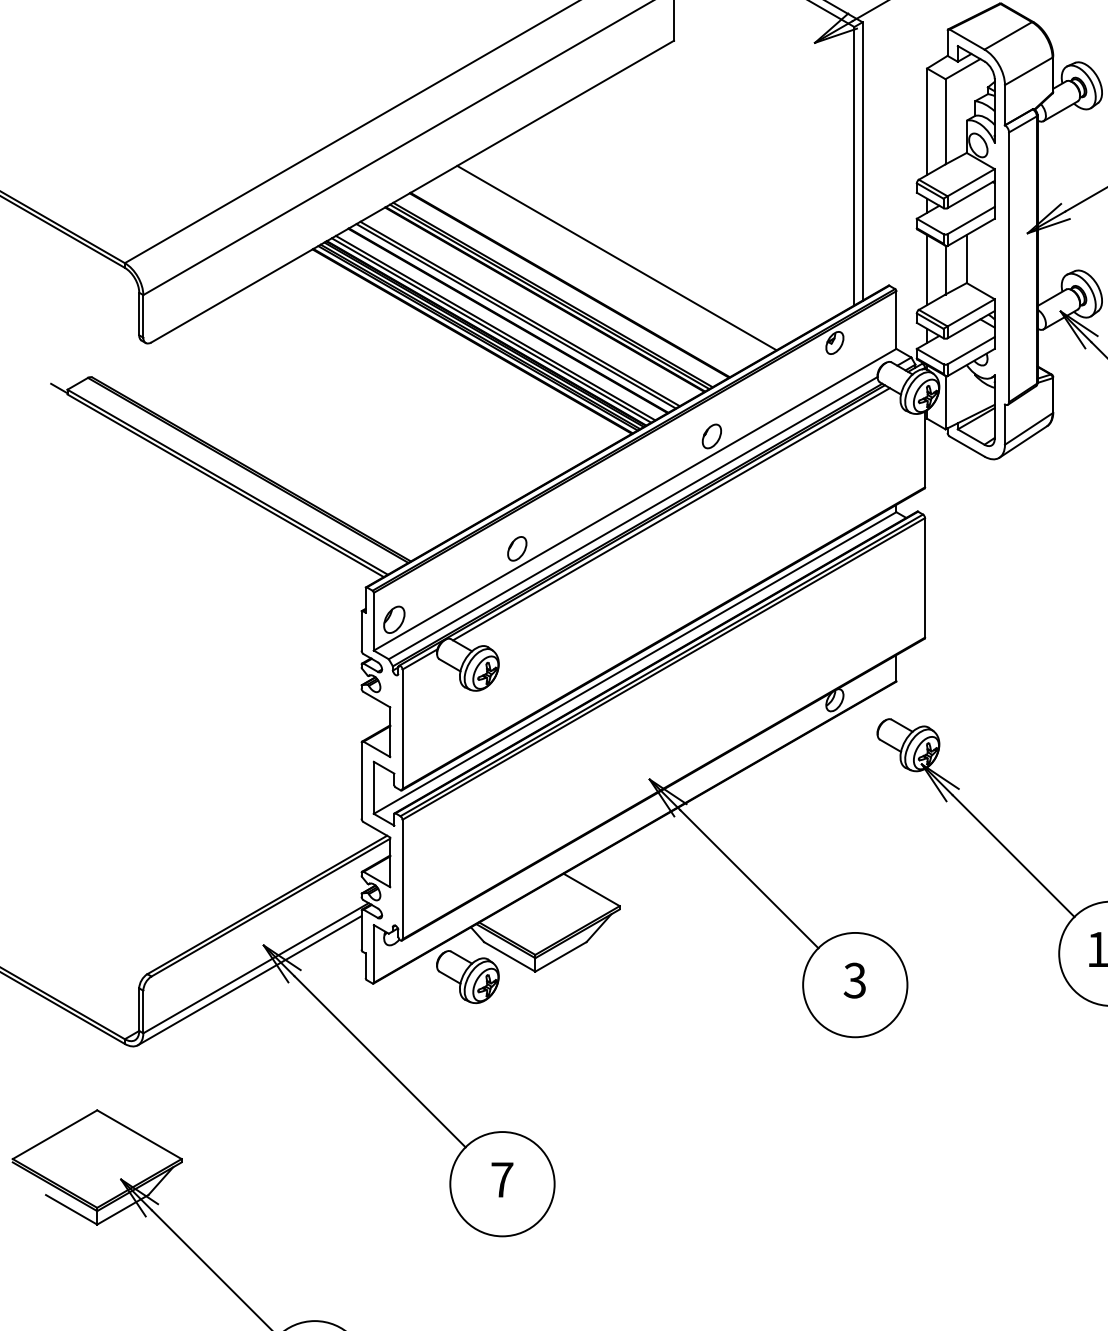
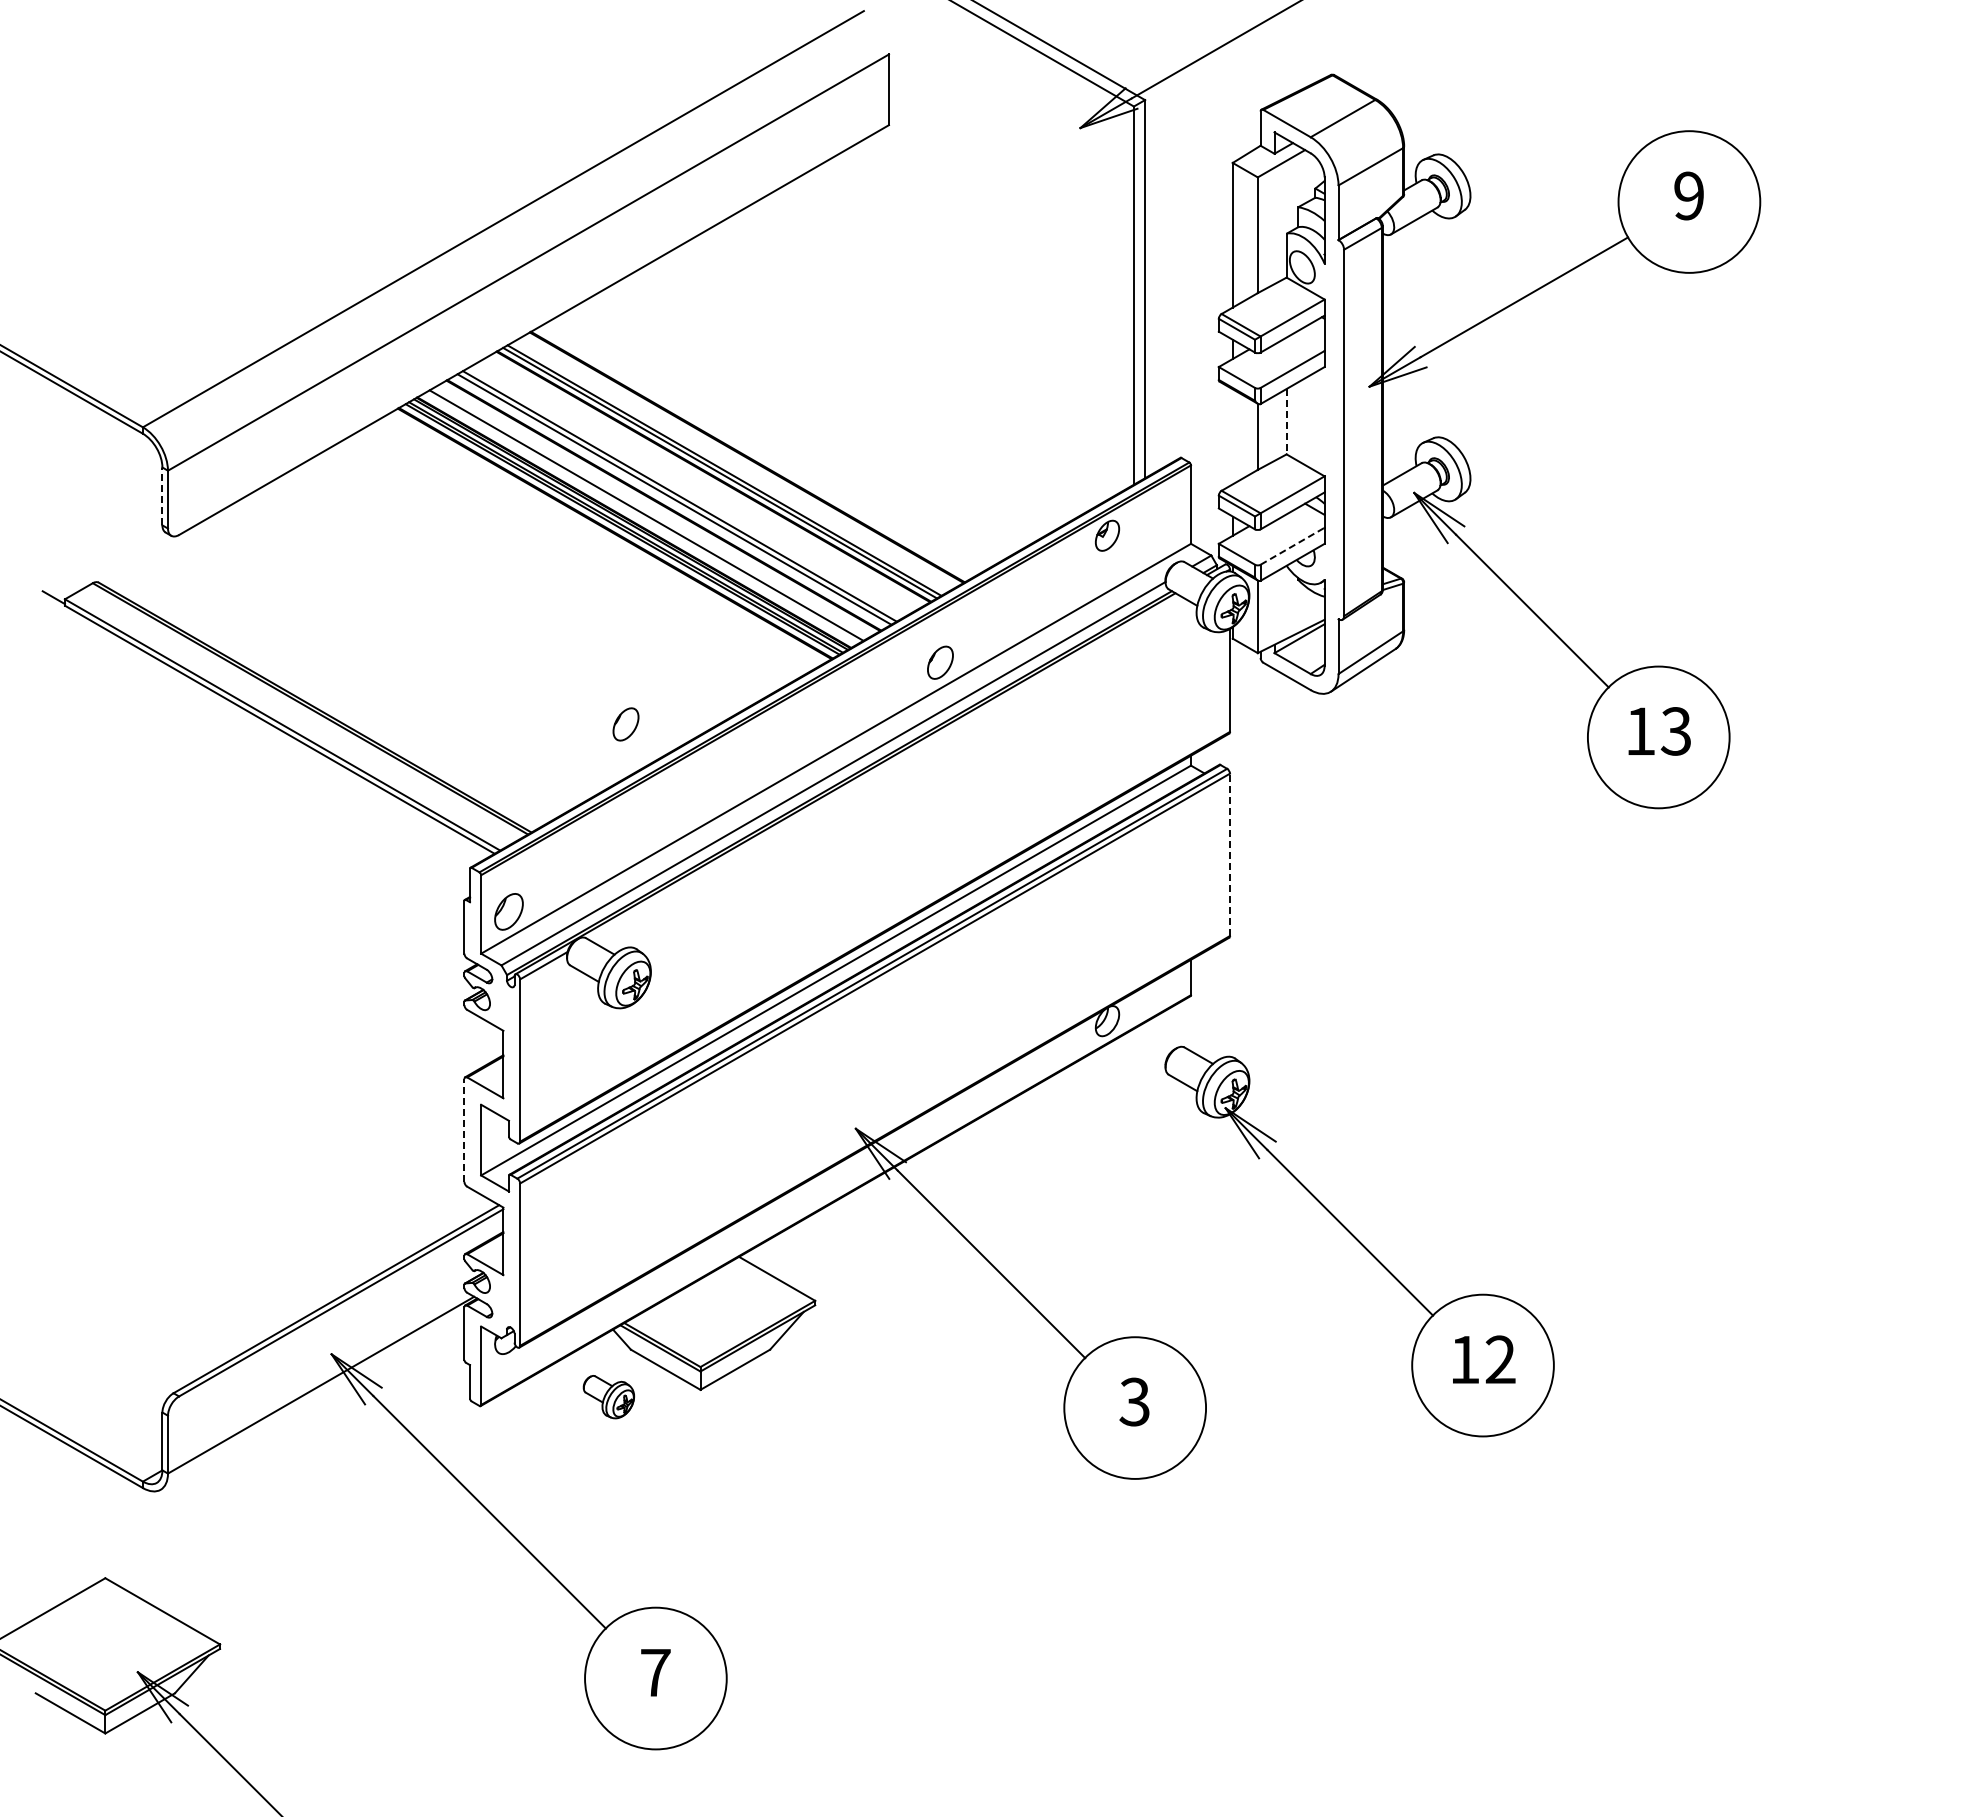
line: (617, 258) -> (811, 420), removed
line: (966, 258) -> (1286, 421), solid -> dashed
line: (926, 269) -> (1232, 436), removed
line: (139, 314) -> (162, 496), solid -> dashed
line: (491, 330) -> (640, 518), removed
line: (971, 350) -> (1292, 546), solid -> dashed
line: (671, 514) -> (885, 768), removed
part: (516, 548) -> (625, 724), moved
line: (924, 577) -> (1229, 854), solid -> dashed
line: (361, 780) -> (464, 1129), solid -> dashed
part: (467, 976) -> (608, 1396), size x0.6
line: (249, 980) -> (312, 1401), removed

